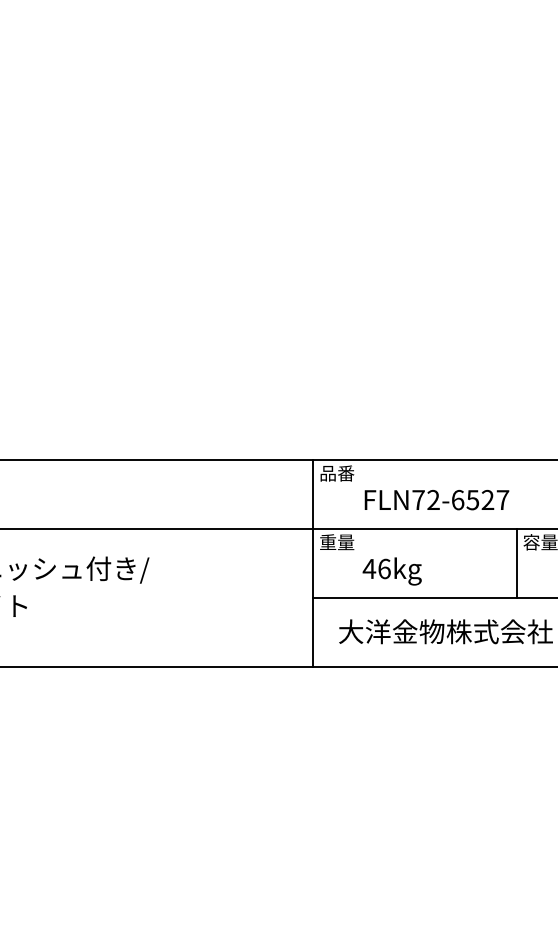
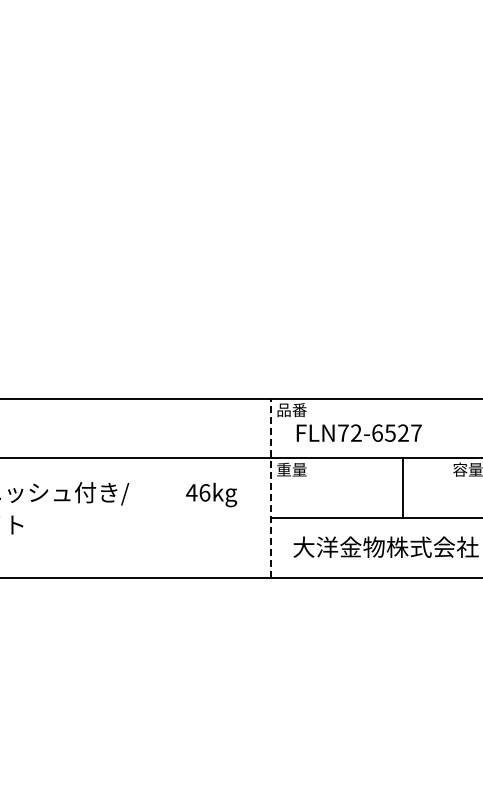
text: (436, 499) -> (358, 432), moved
line: (516, 562) -> (402, 487), moved
line: (313, 563) -> (271, 488), solid -> dashed
text: (392, 570) -> (211, 494), moved

